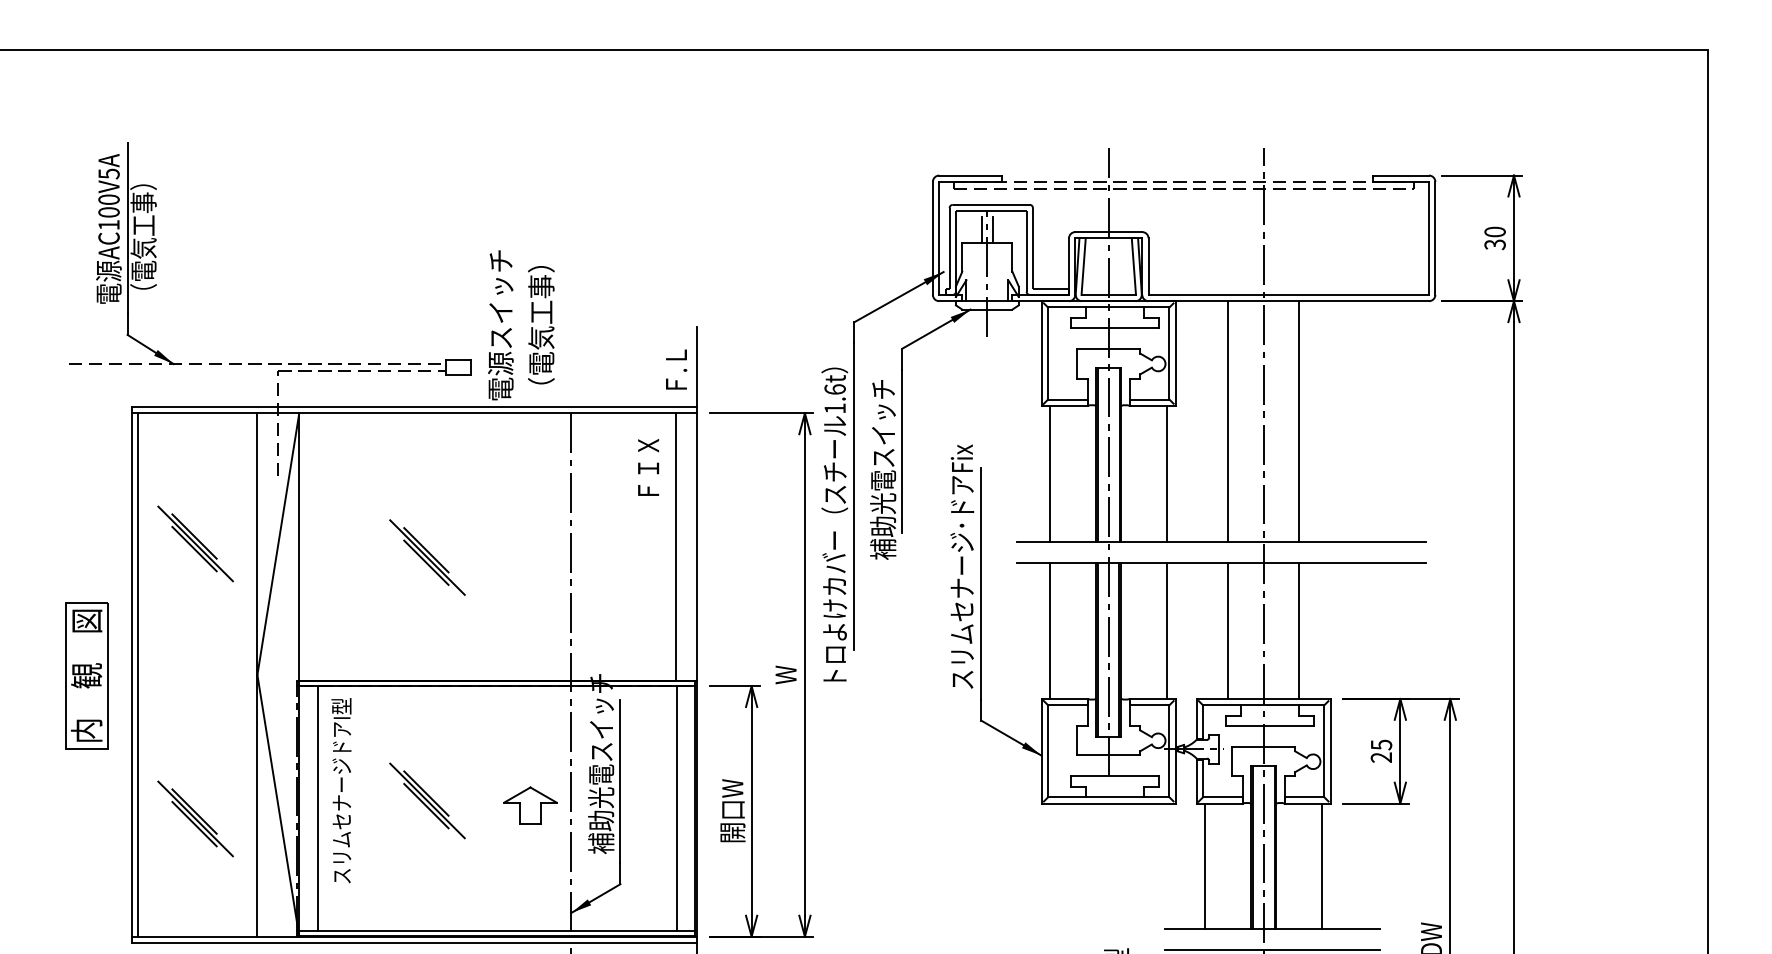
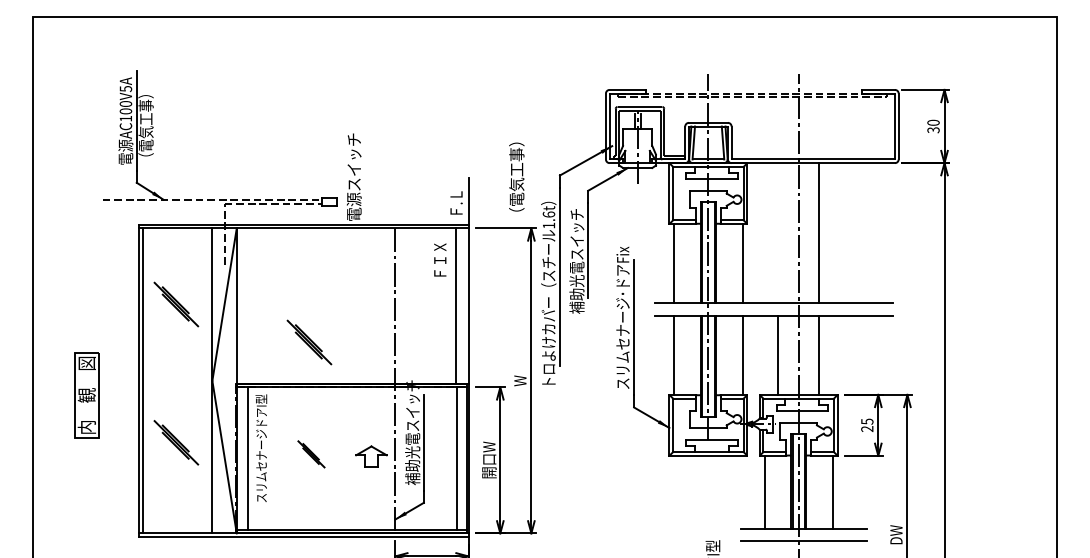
text: (540, 324) -> (516, 176), moved
line: (1227, 421) -> (777, 233), removed
part: (427, 557) -> (309, 342), moved
part: (85, 675) -> (86, 395), moved
part: (427, 801) -> (311, 454), size x0.6
part: (195, 818) -> (176, 442), moved

